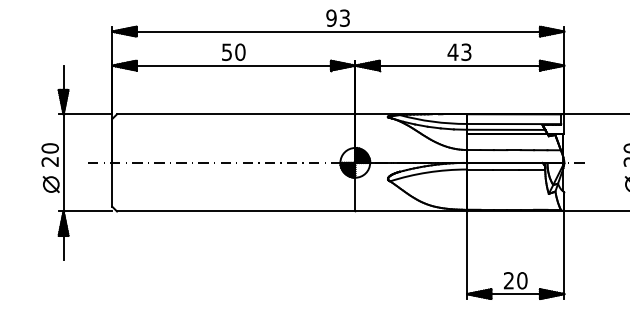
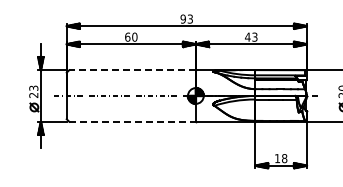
text: (226, 50) -> (127, 36), 50 -> 60
line: (235, 114) -> (132, 70), solid -> dashed
text: (49, 146) -> (33, 87), 20 -> 23
line: (237, 210) -> (133, 121), solid -> dashed
text: (514, 280) -> (280, 158), 20 -> 18

